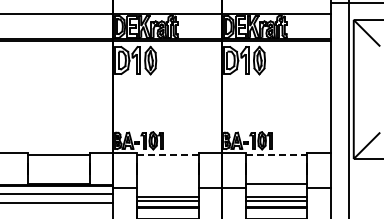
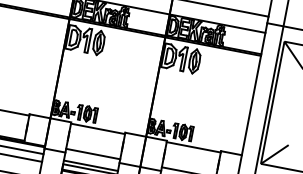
line: (167, 154) -> (97, 128), dashed -> solid
line: (276, 154) -> (193, 146), dashed -> solid
line: (167, 183) -> (92, 153), added

